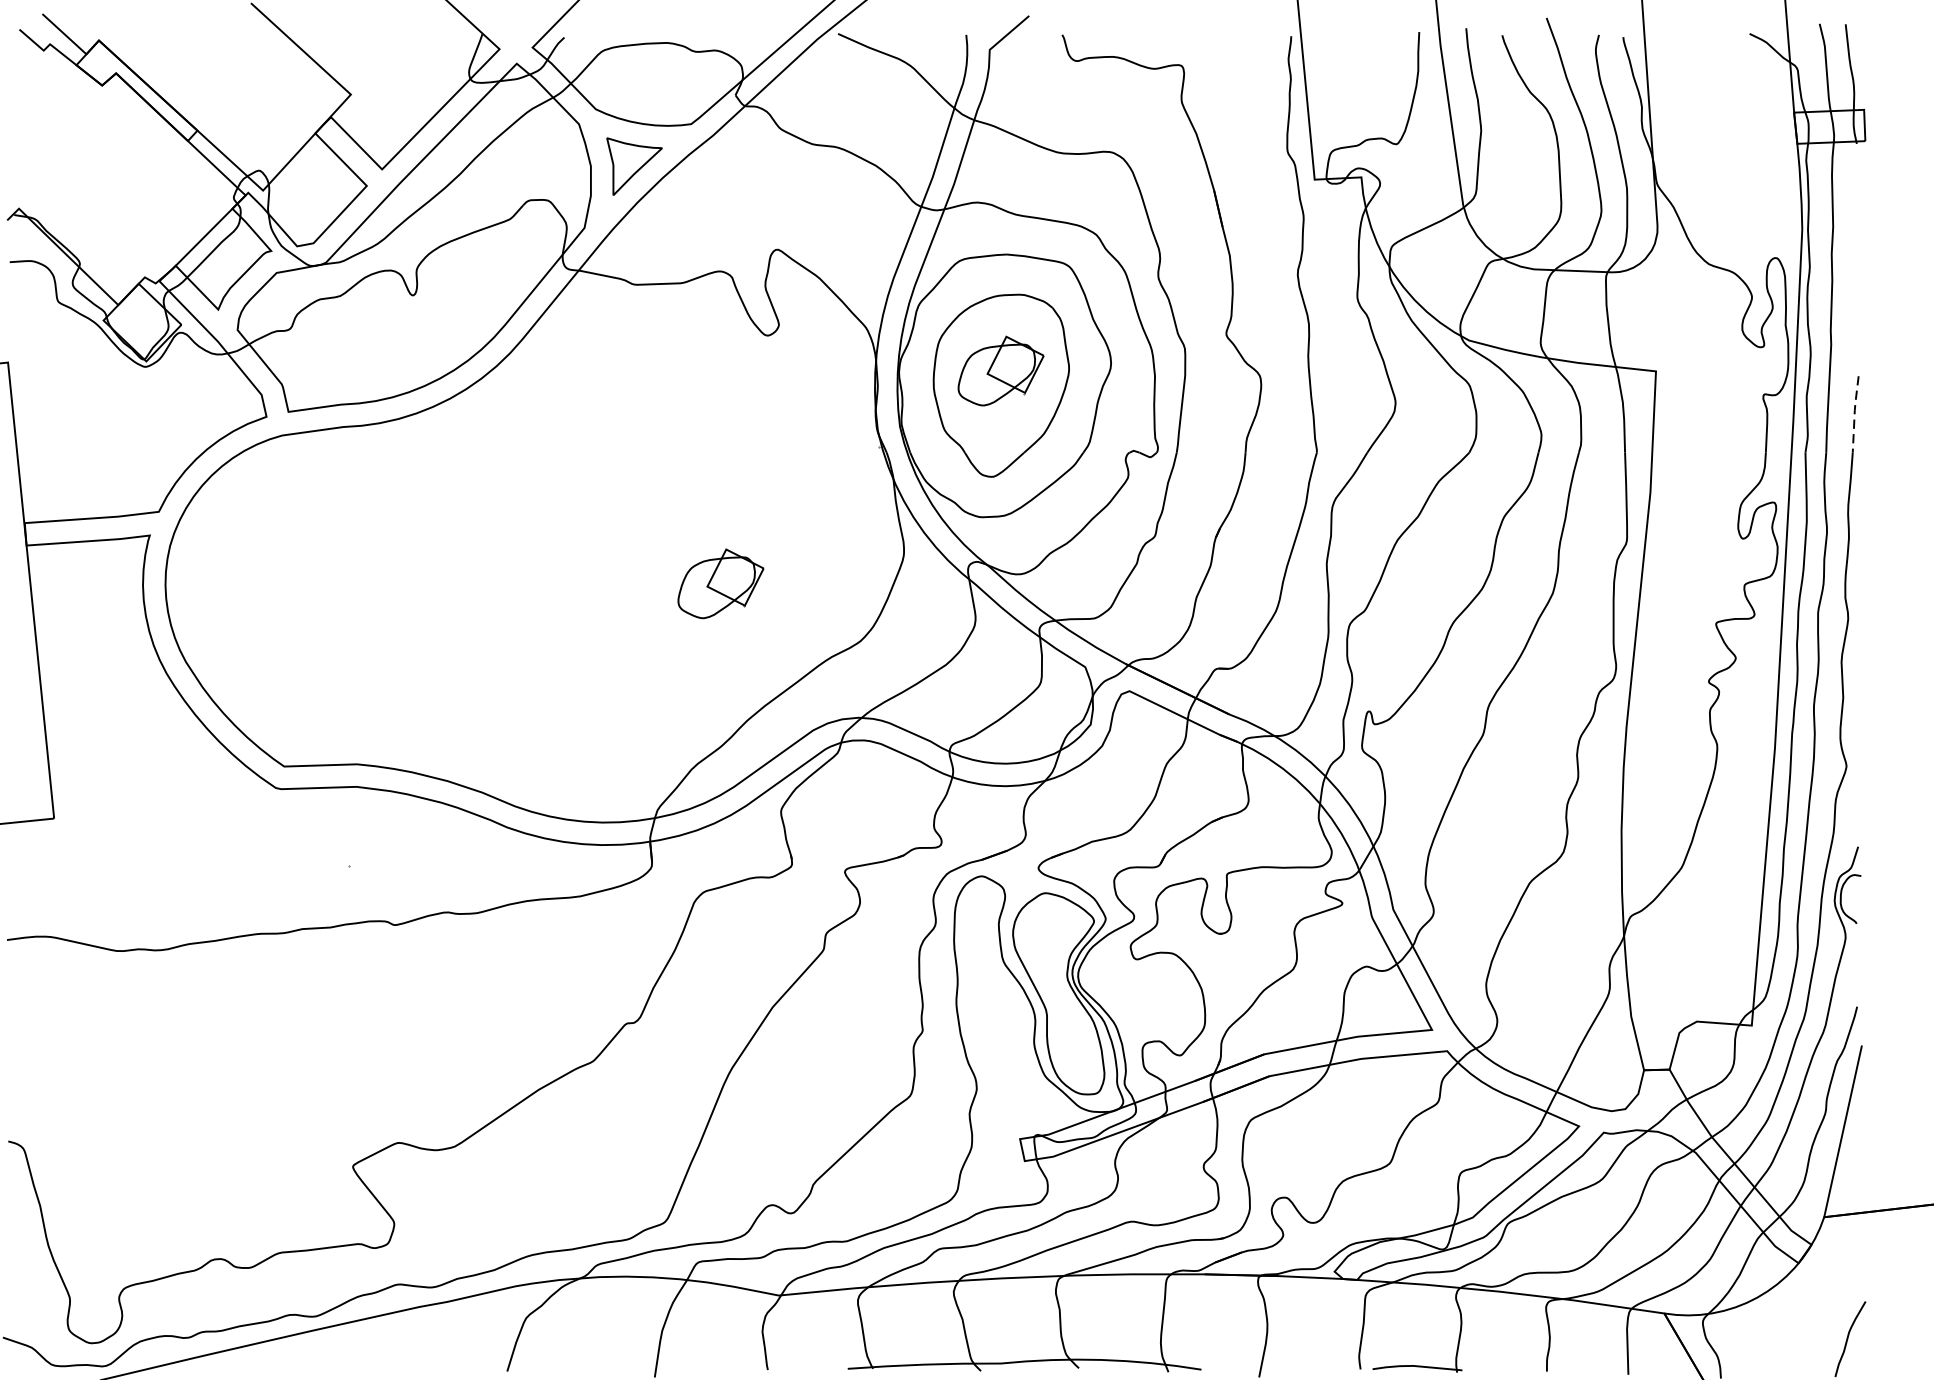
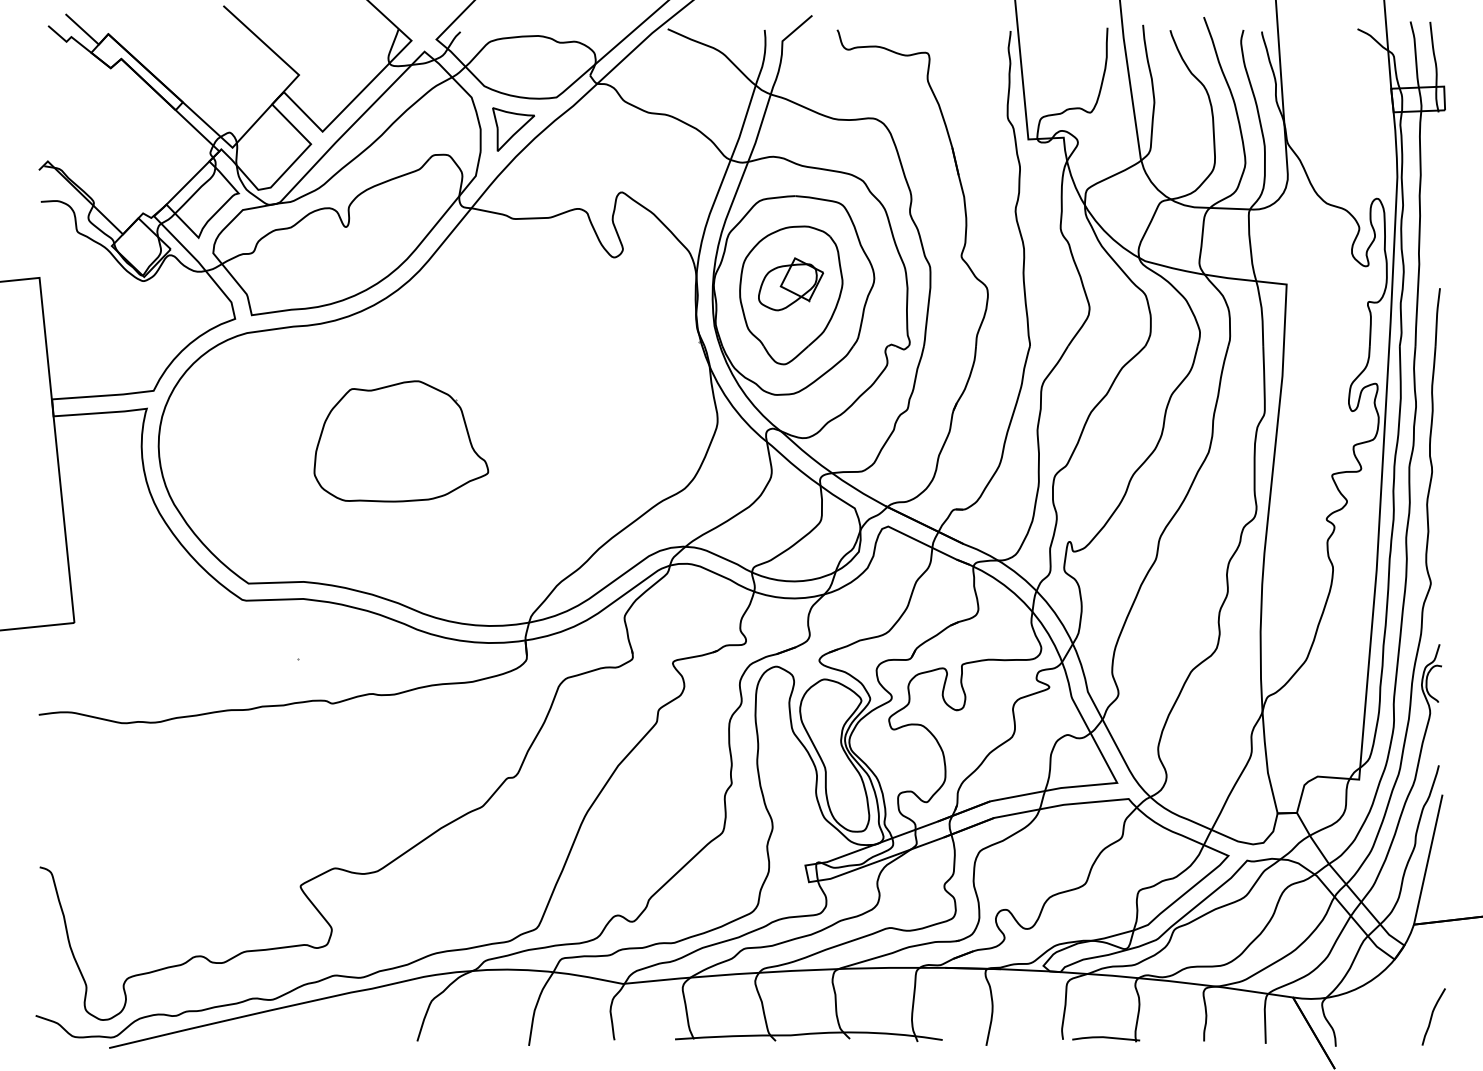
line: (1855, 413) -> (1437, 316), dashed -> solid
part: (486, 578) -> (401, 441), added
part: (721, 584) -> (579, 445), removed

